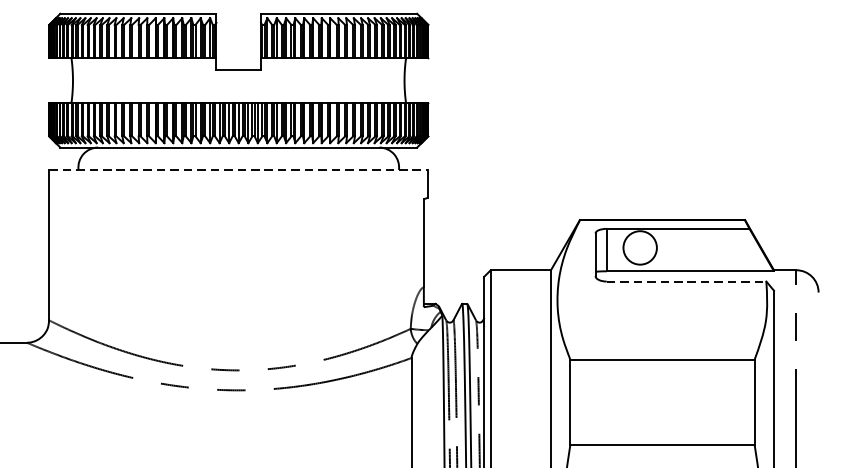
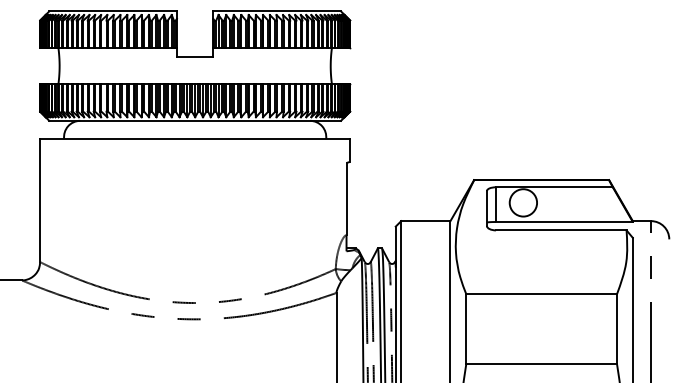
line: (239, 170) -> (195, 139), dashed -> solid
line: (686, 281) -> (561, 230), dashed -> solid

